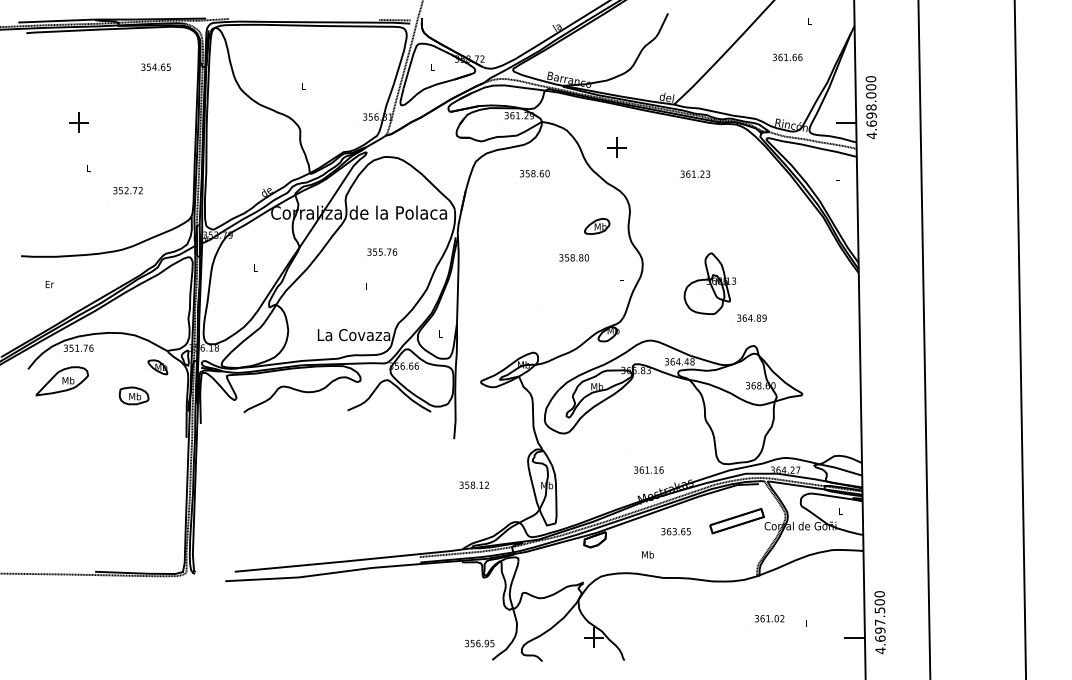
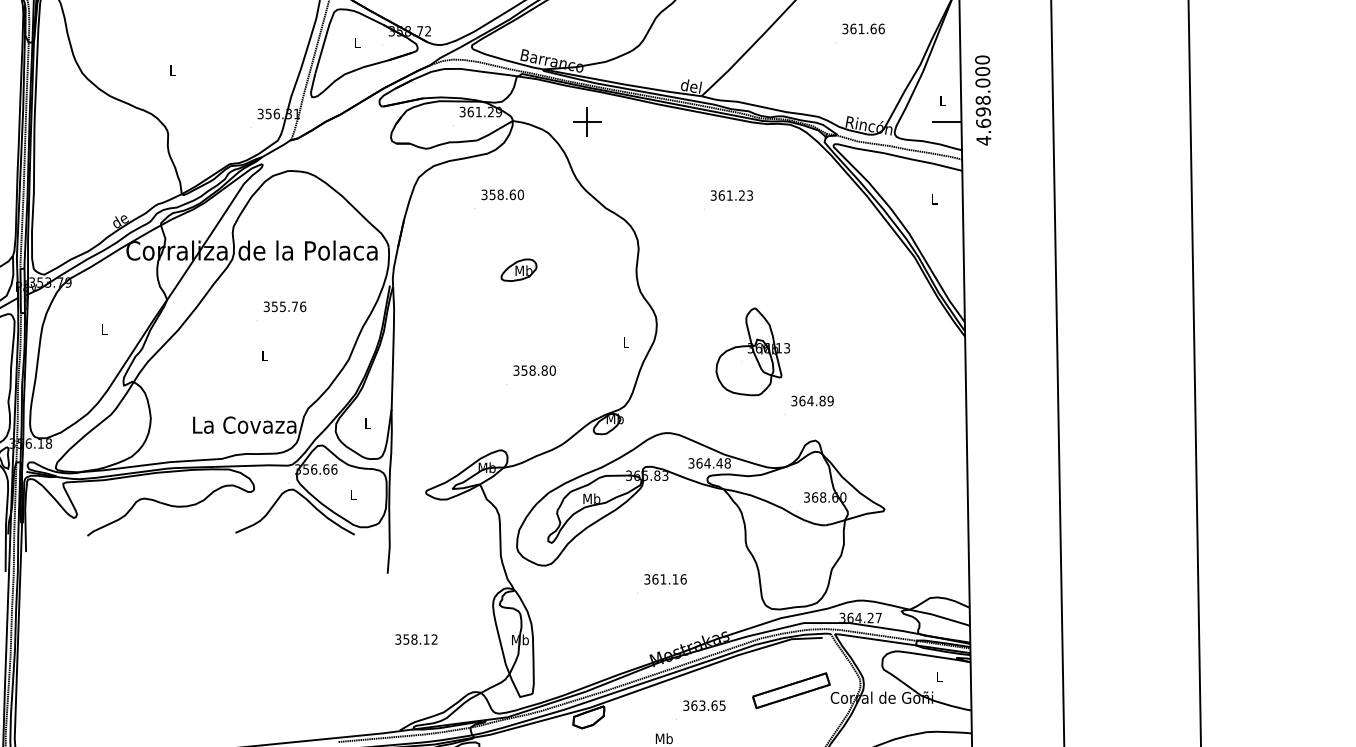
part: (616, 147) -> (586, 121), moved
part: (597, 226) -> (519, 270), moved
text: (573, 257) -> (533, 370), moved
text: (648, 469) -> (665, 578), moved

